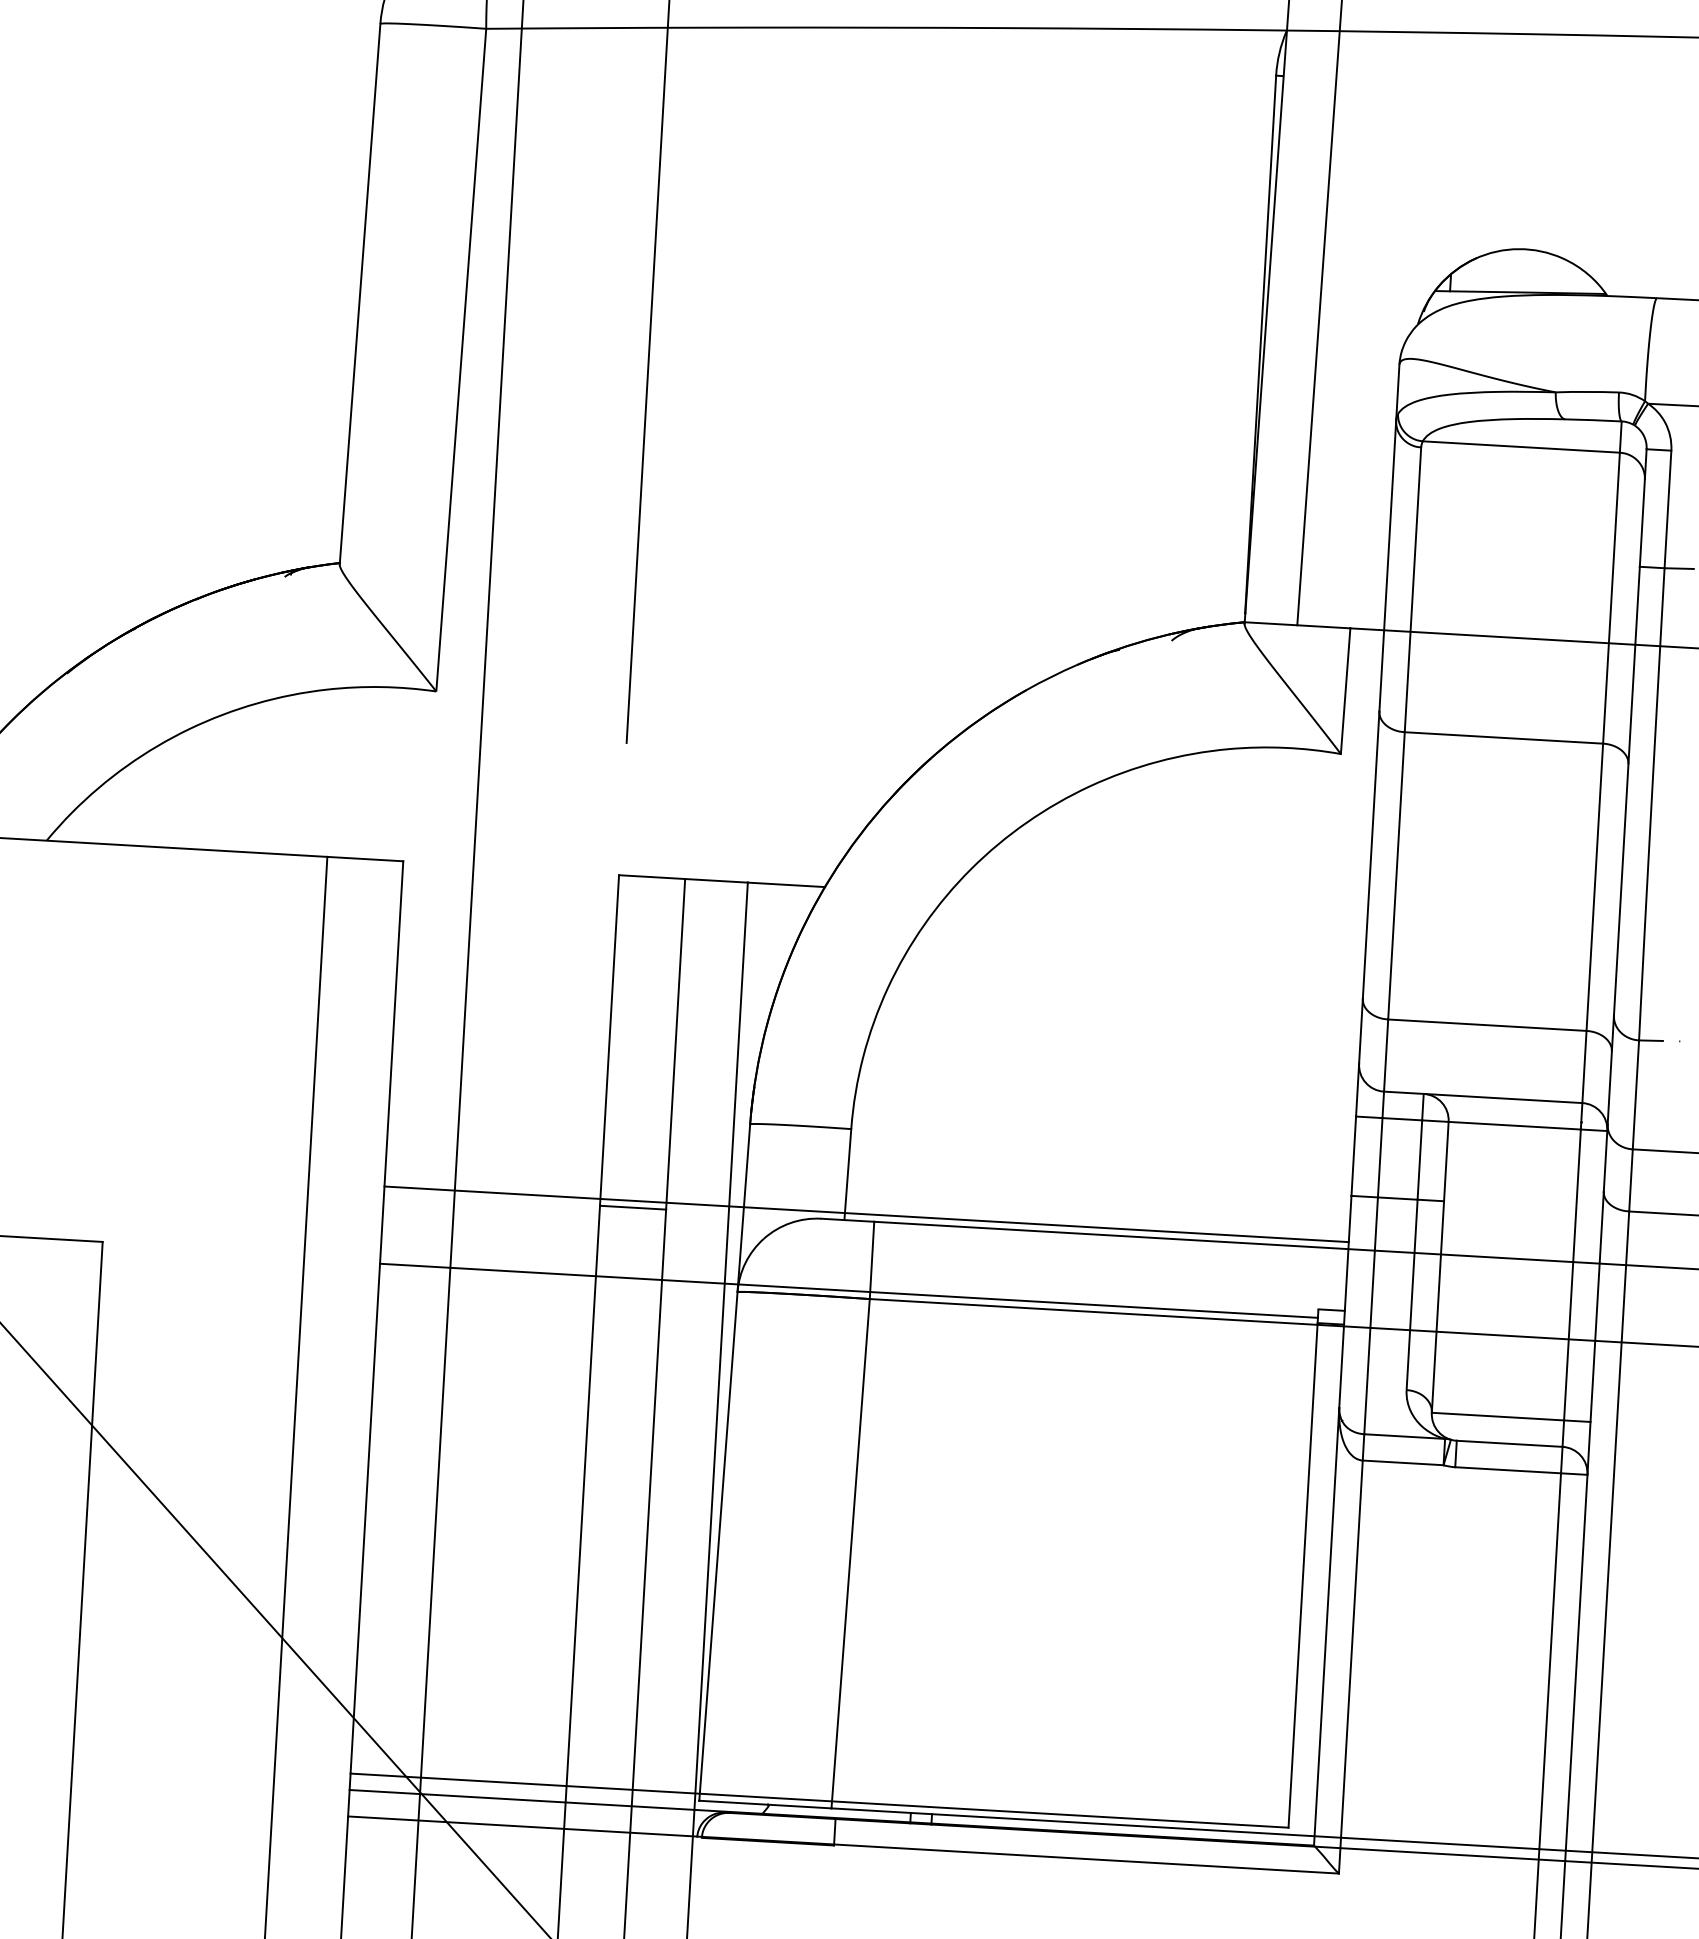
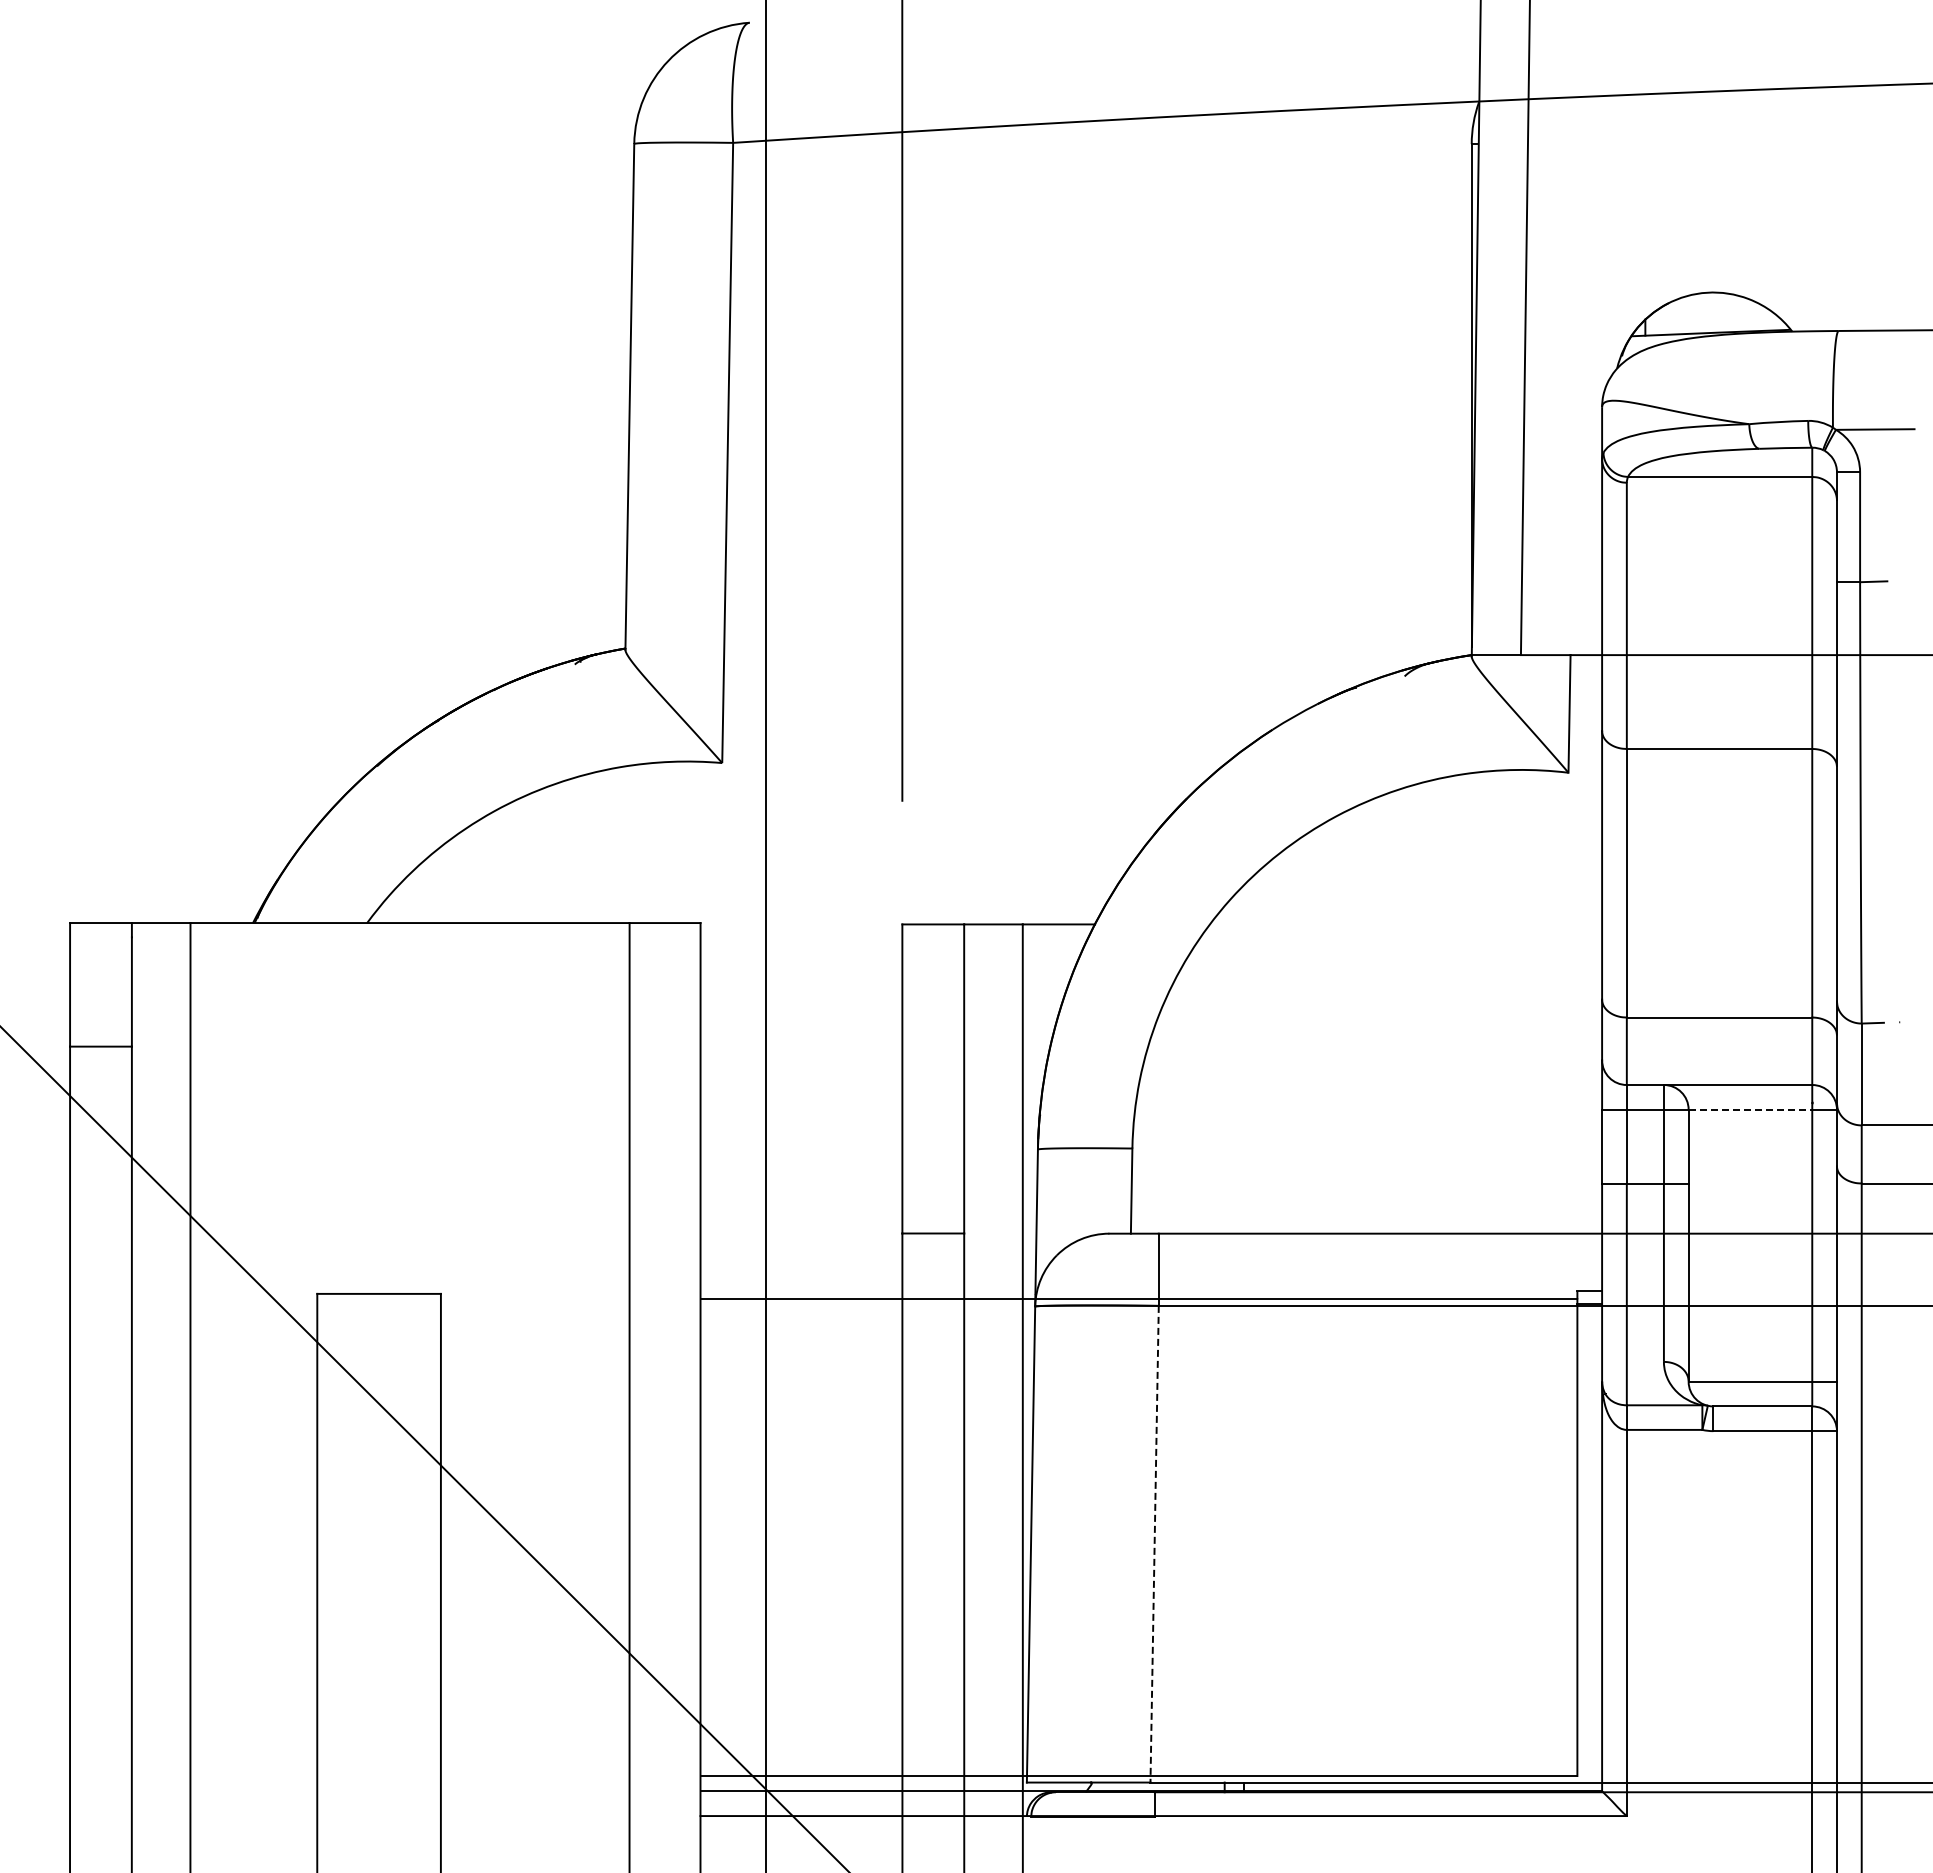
line: (1514, 1125) -> (1750, 1109), solid -> dashed
line: (866, 1214) -> (1151, 1227), removed
line: (850, 1553) -> (1154, 1544), solid -> dashed

